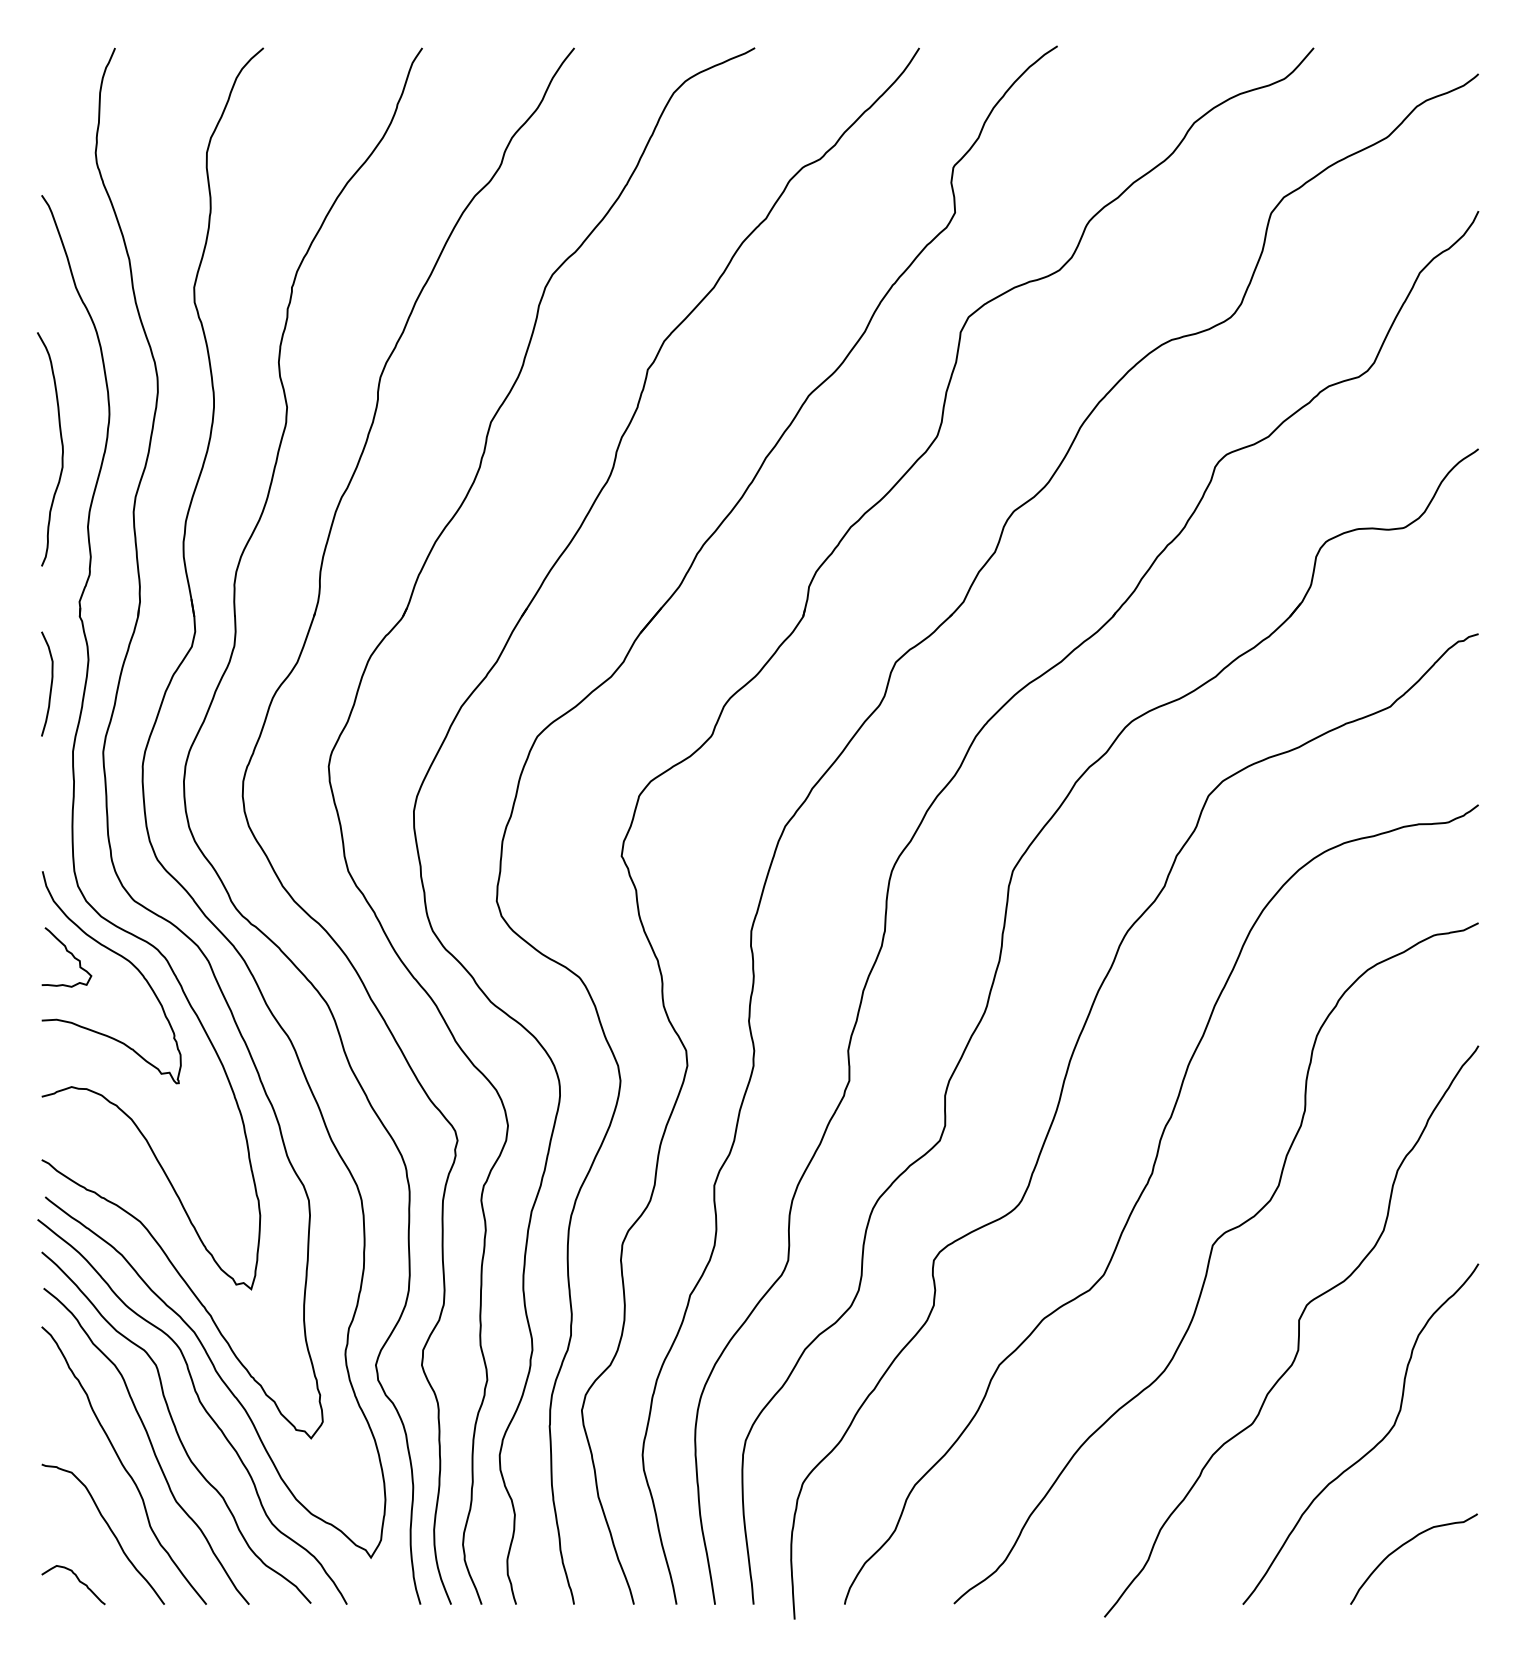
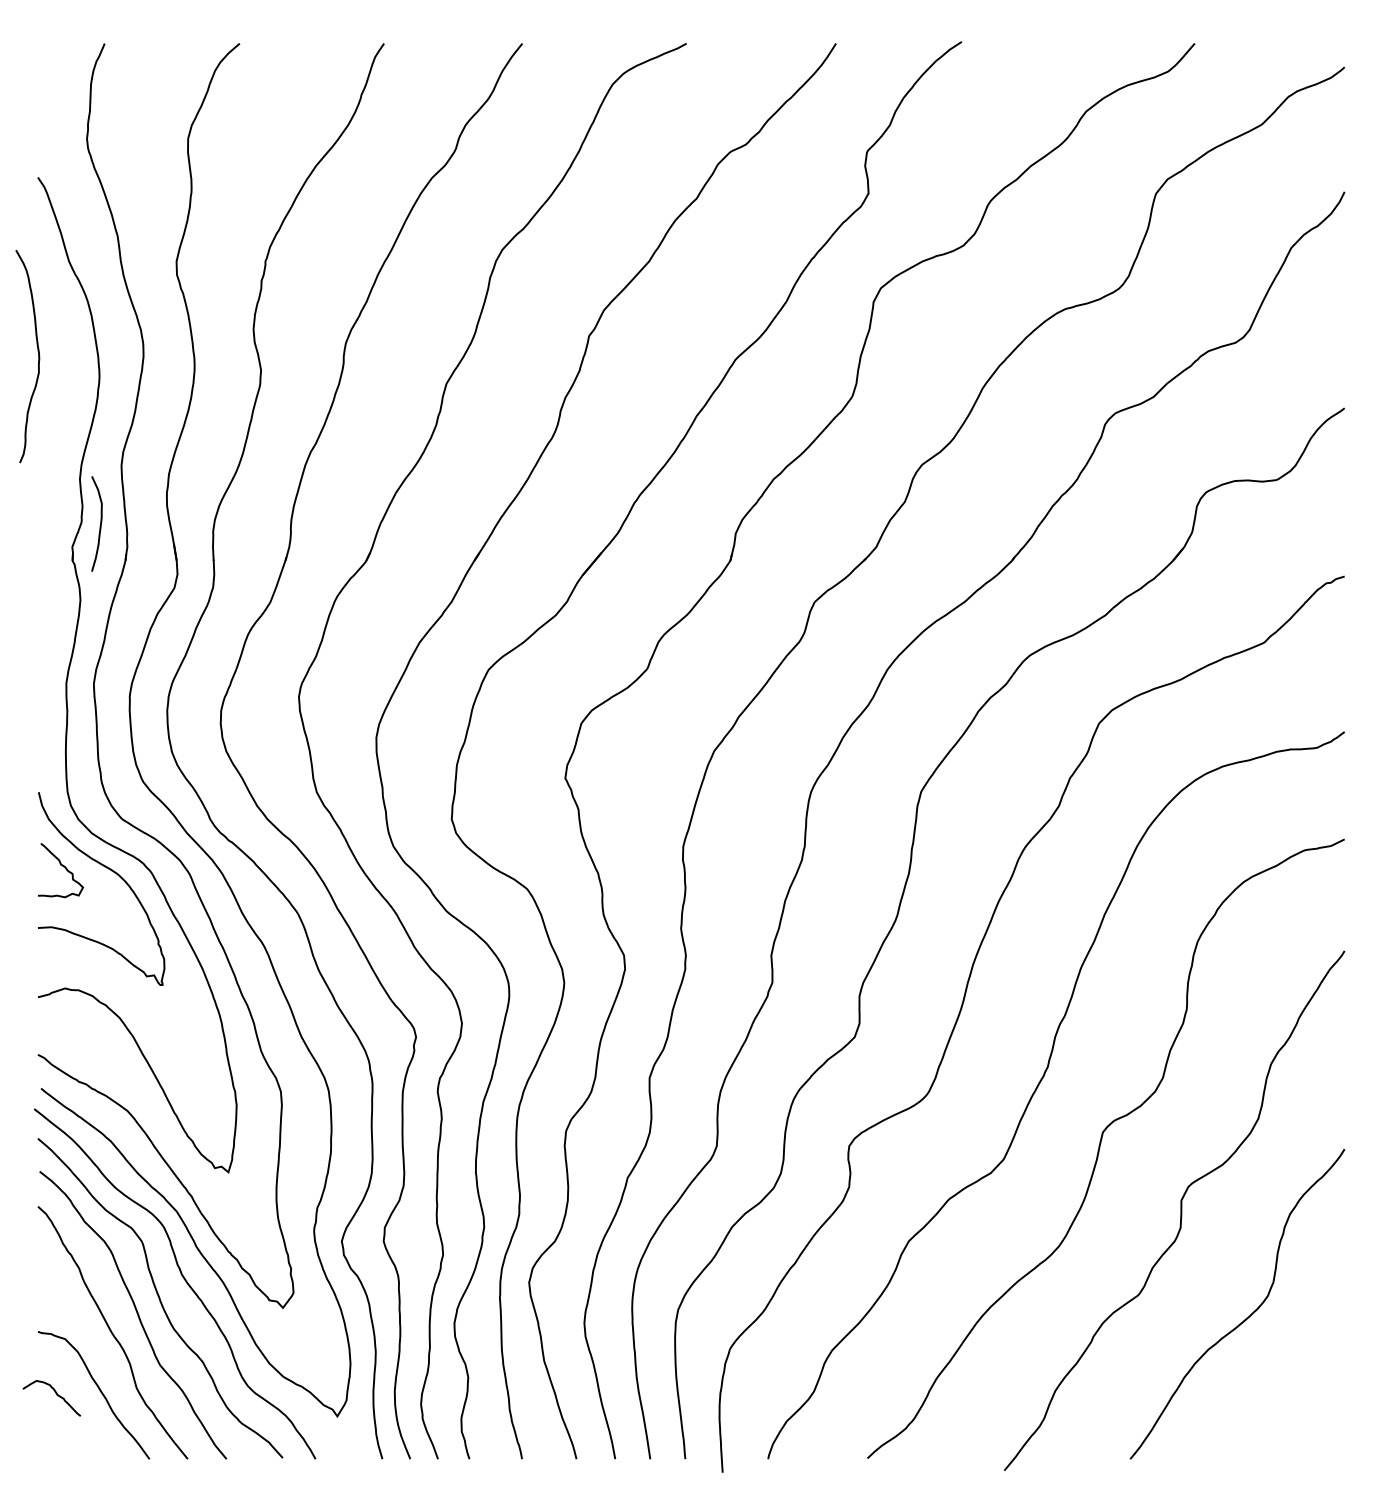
curve: (62, 449) -> (38, 356), moved
curve: (50, 685) -> (99, 525), moved
curve: (1405, 1544) -> (1278, 1404), removed
curve: (78, 1581) -> (56, 1395), moved

